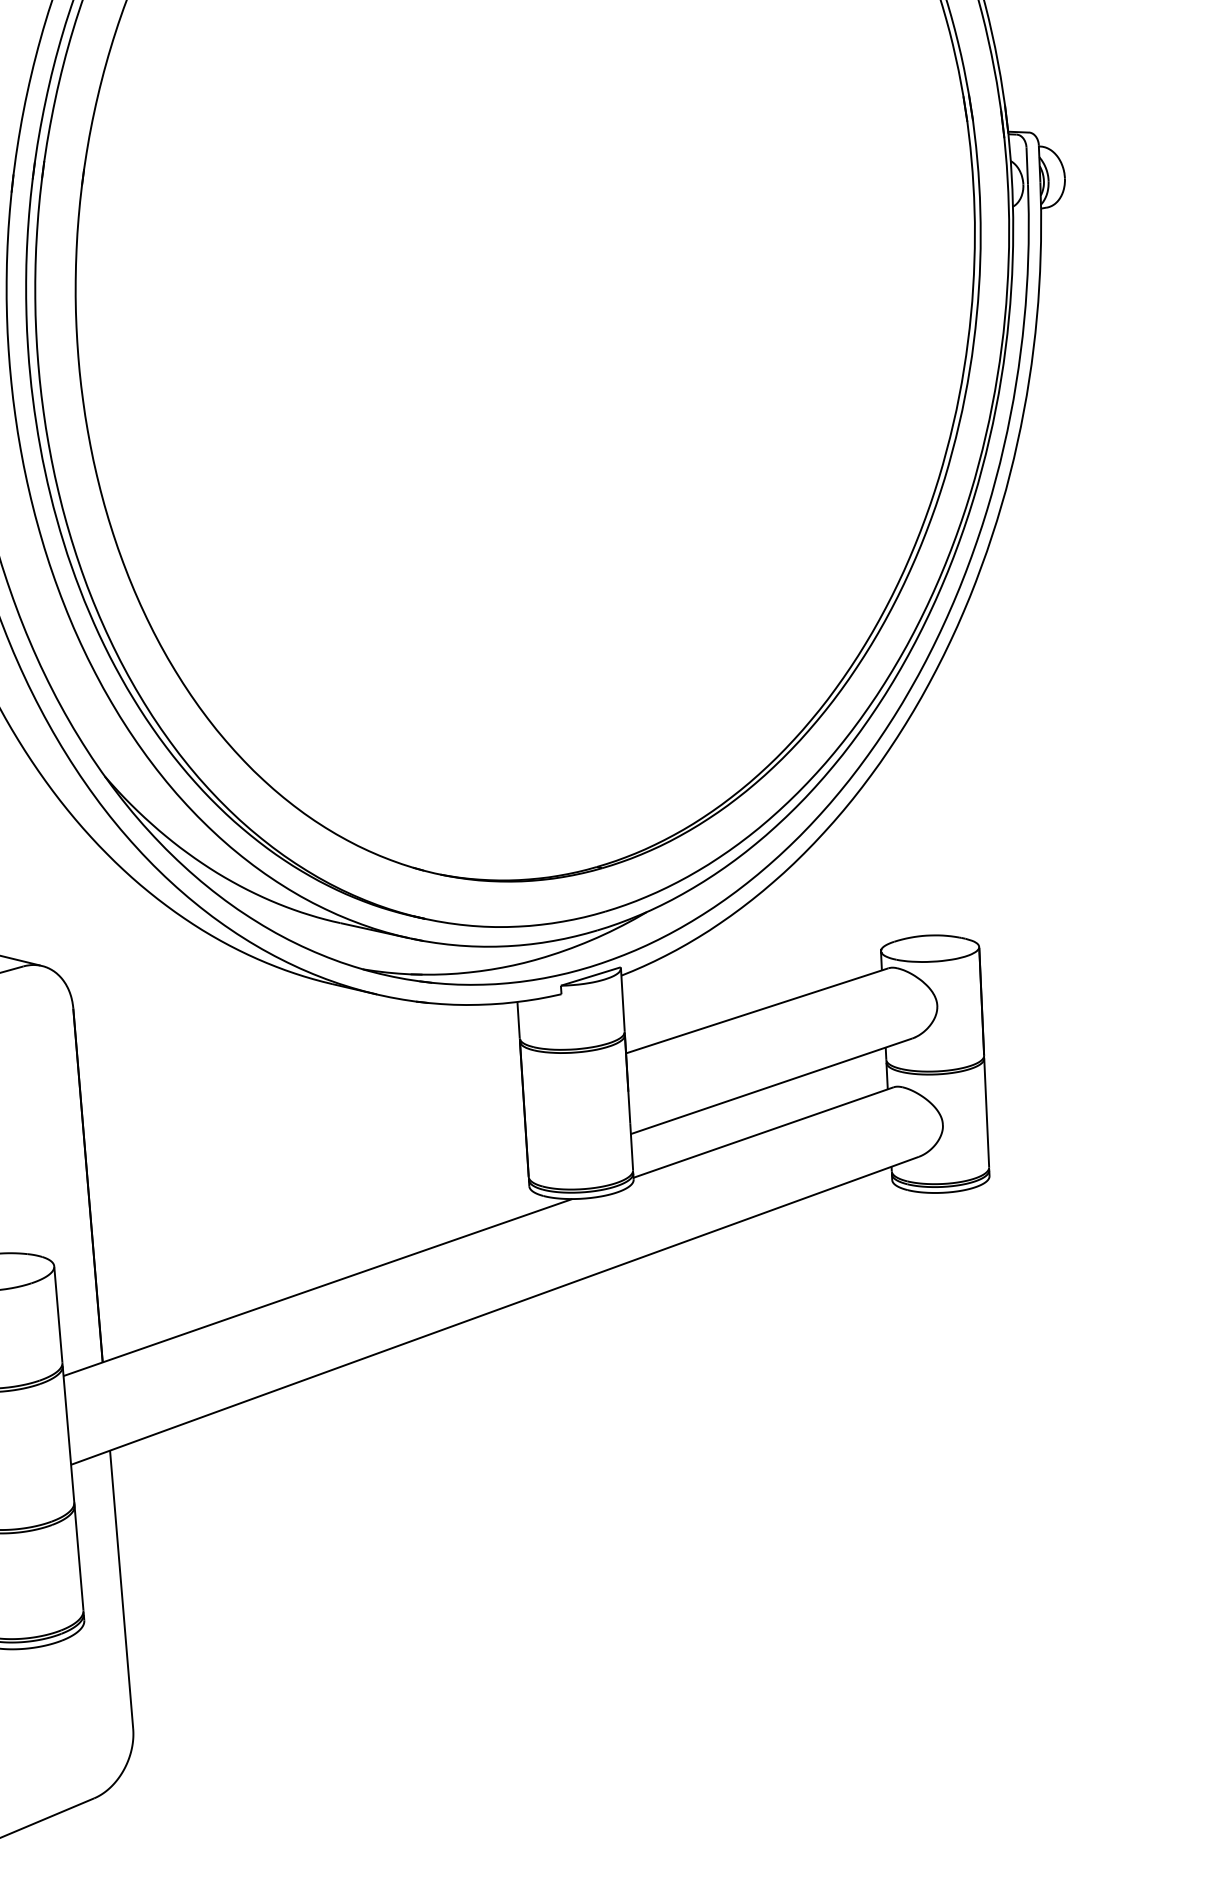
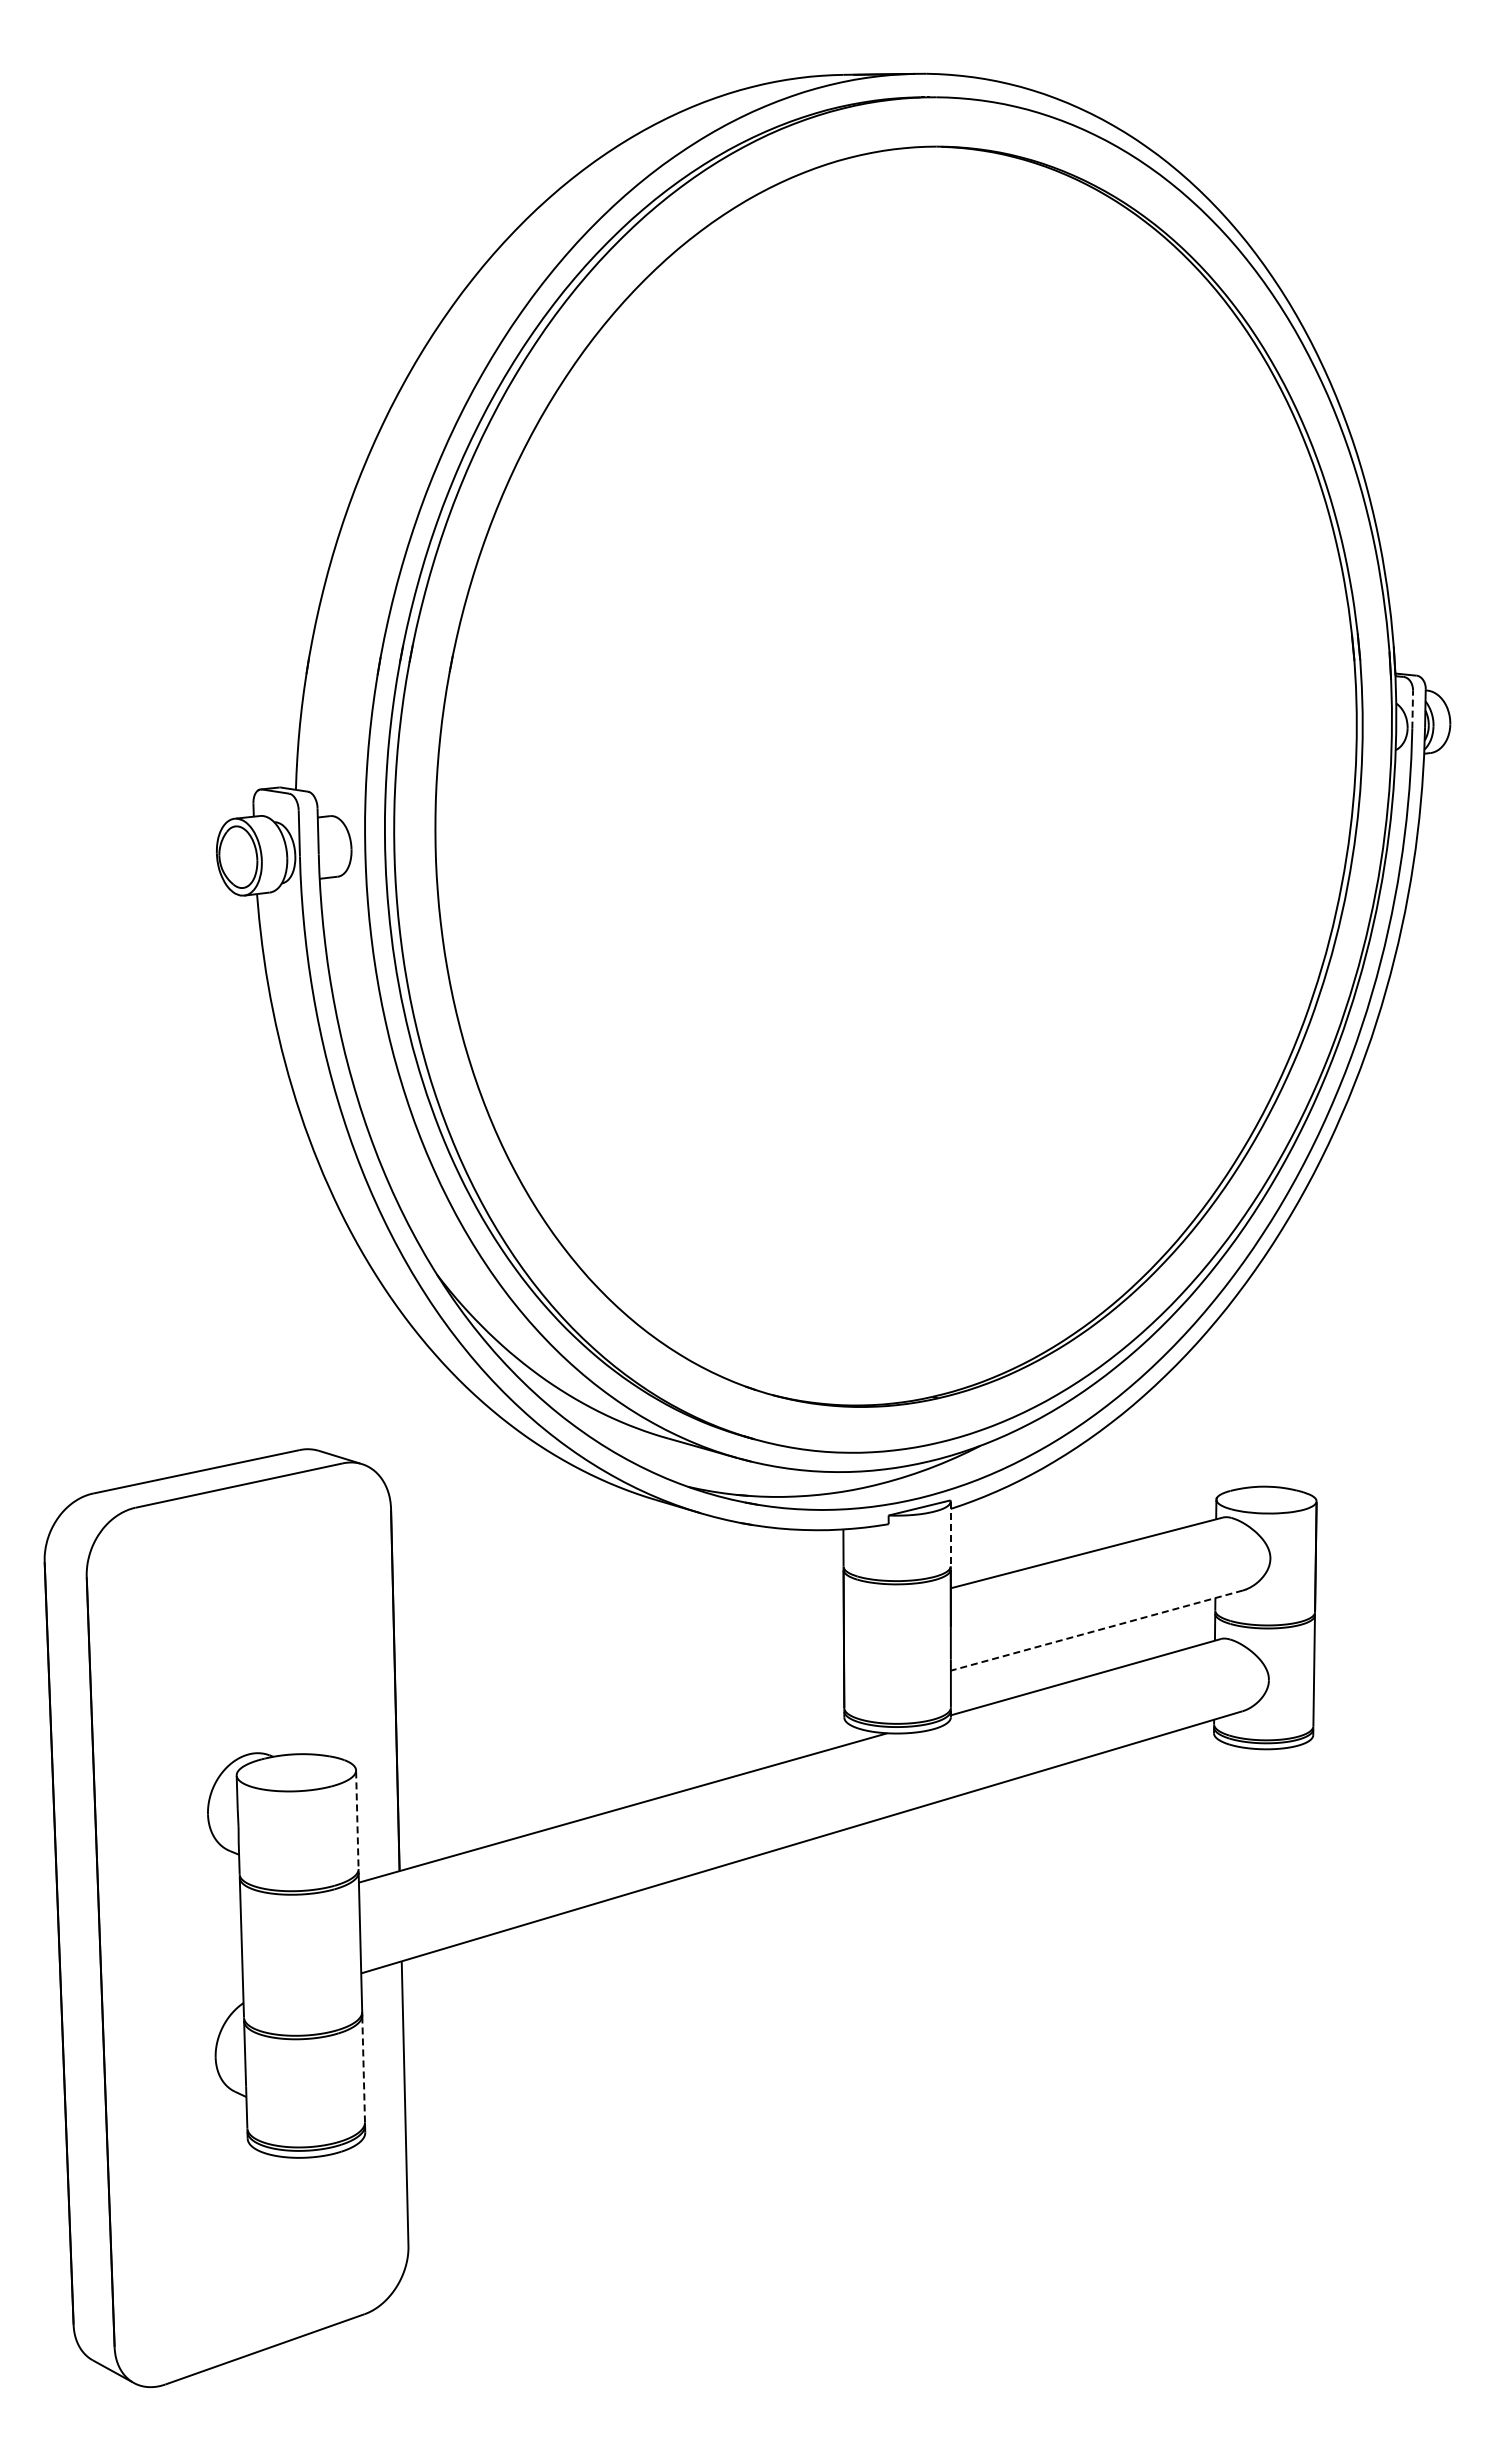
line: (1027, 165) -> (1412, 709), solid -> dashed
line: (622, 1000) -> (950, 1534), solid -> dashed
line: (771, 1086) -> (1096, 1630), solid -> dashed
line: (58, 1315) -> (357, 1820), solid -> dashed
line: (78, 1558) -> (363, 2069), solid -> dashed

